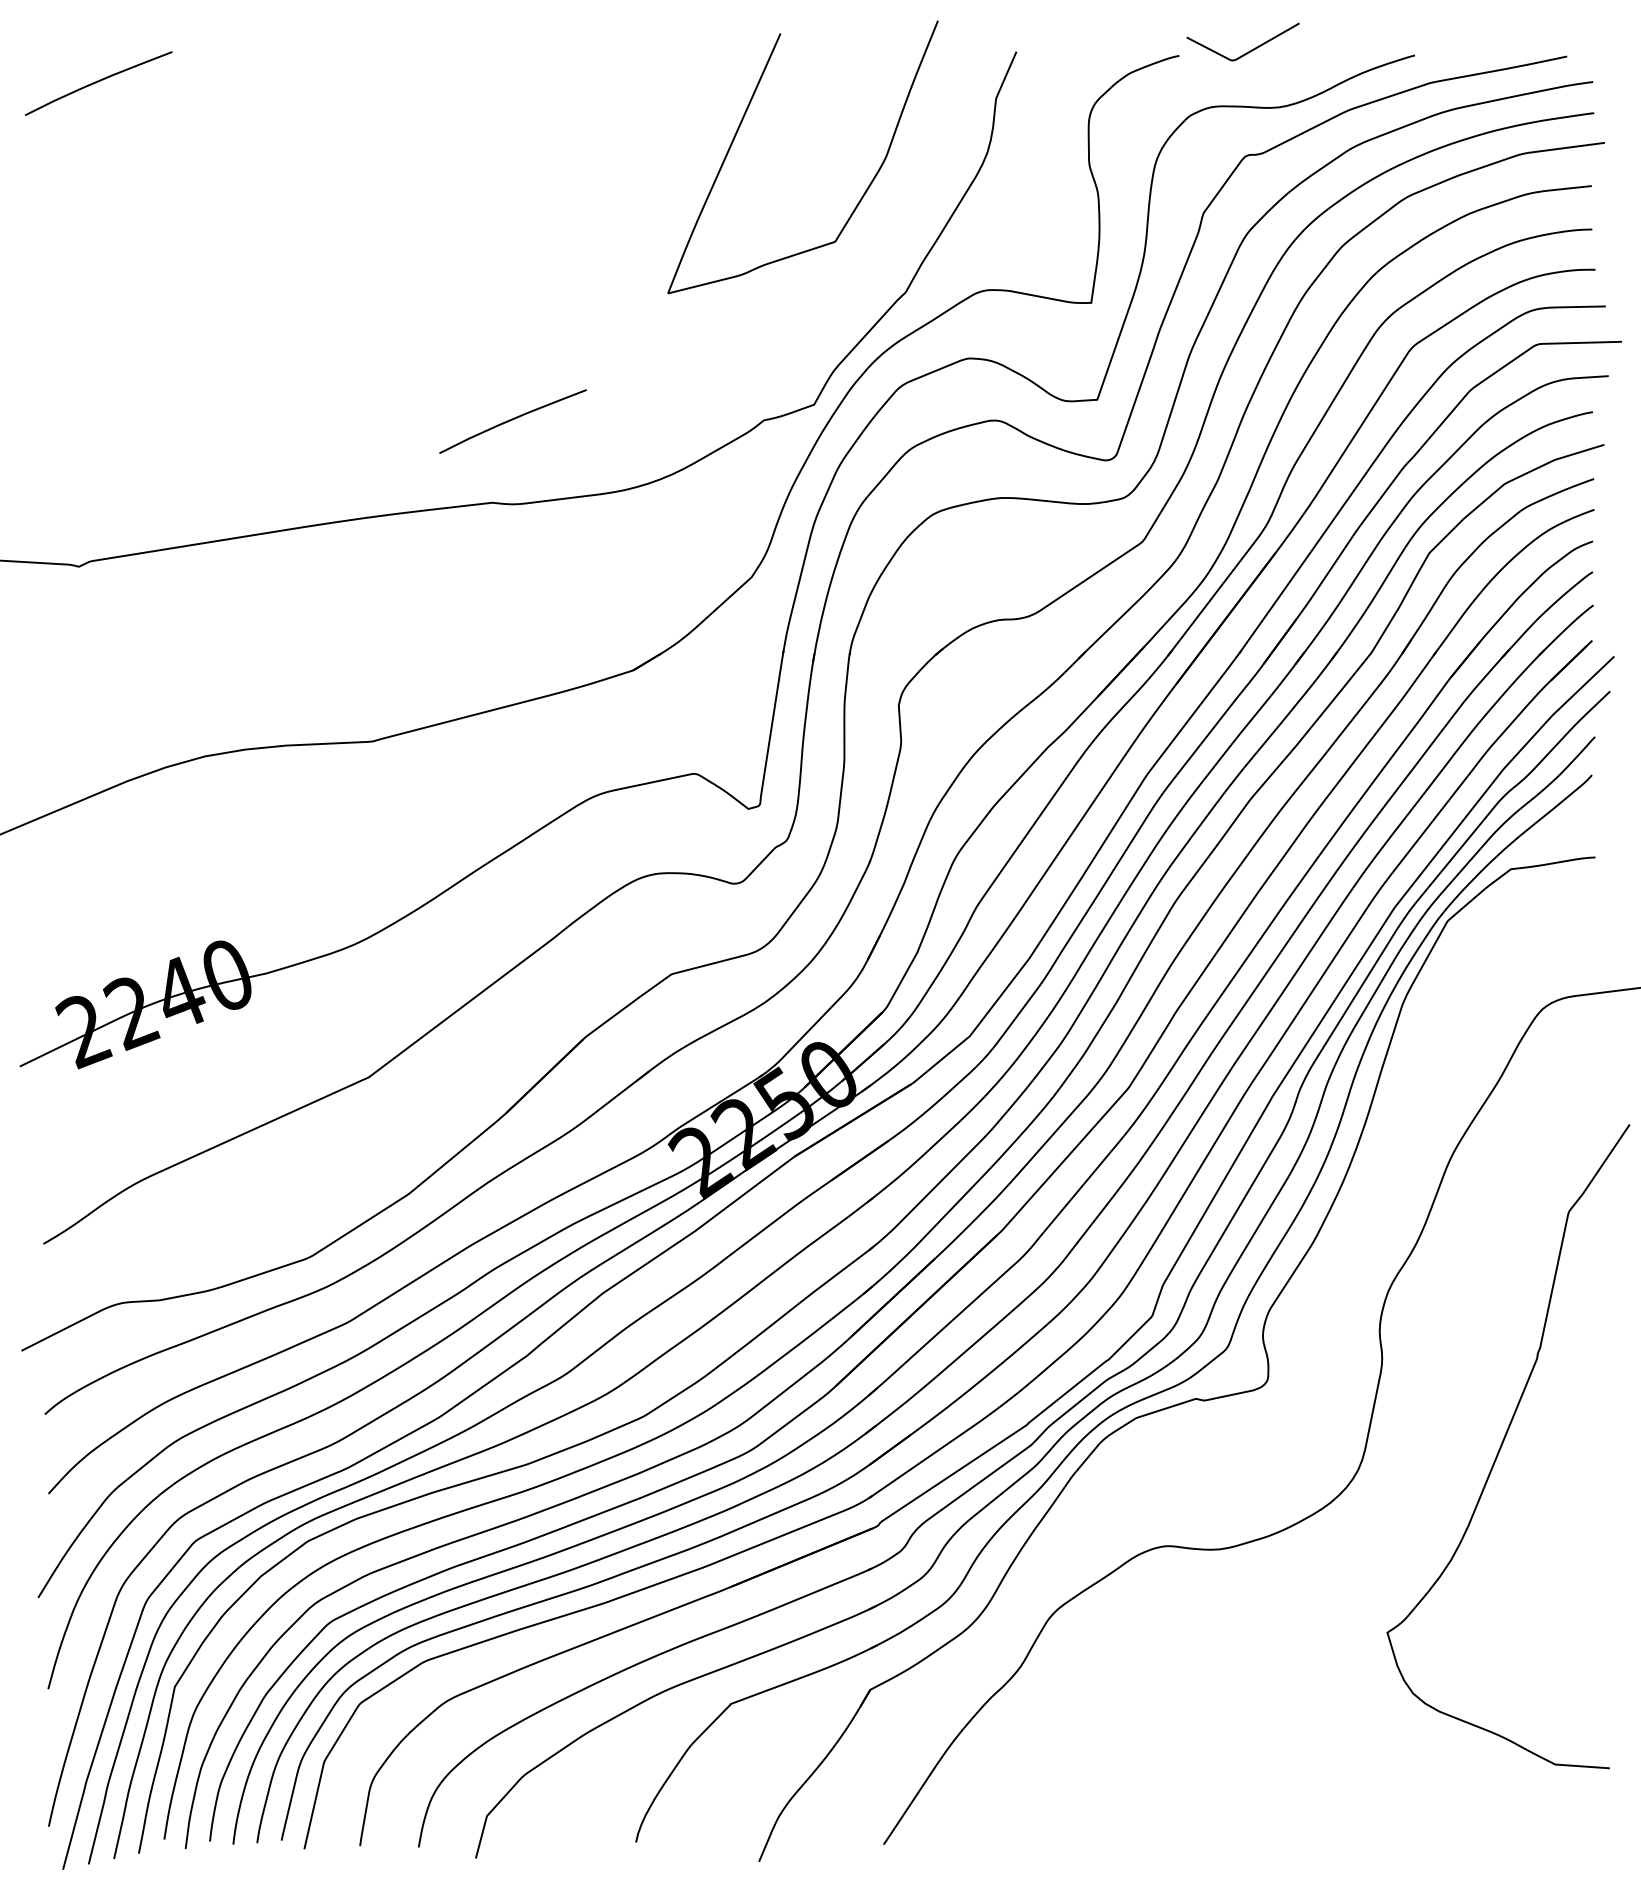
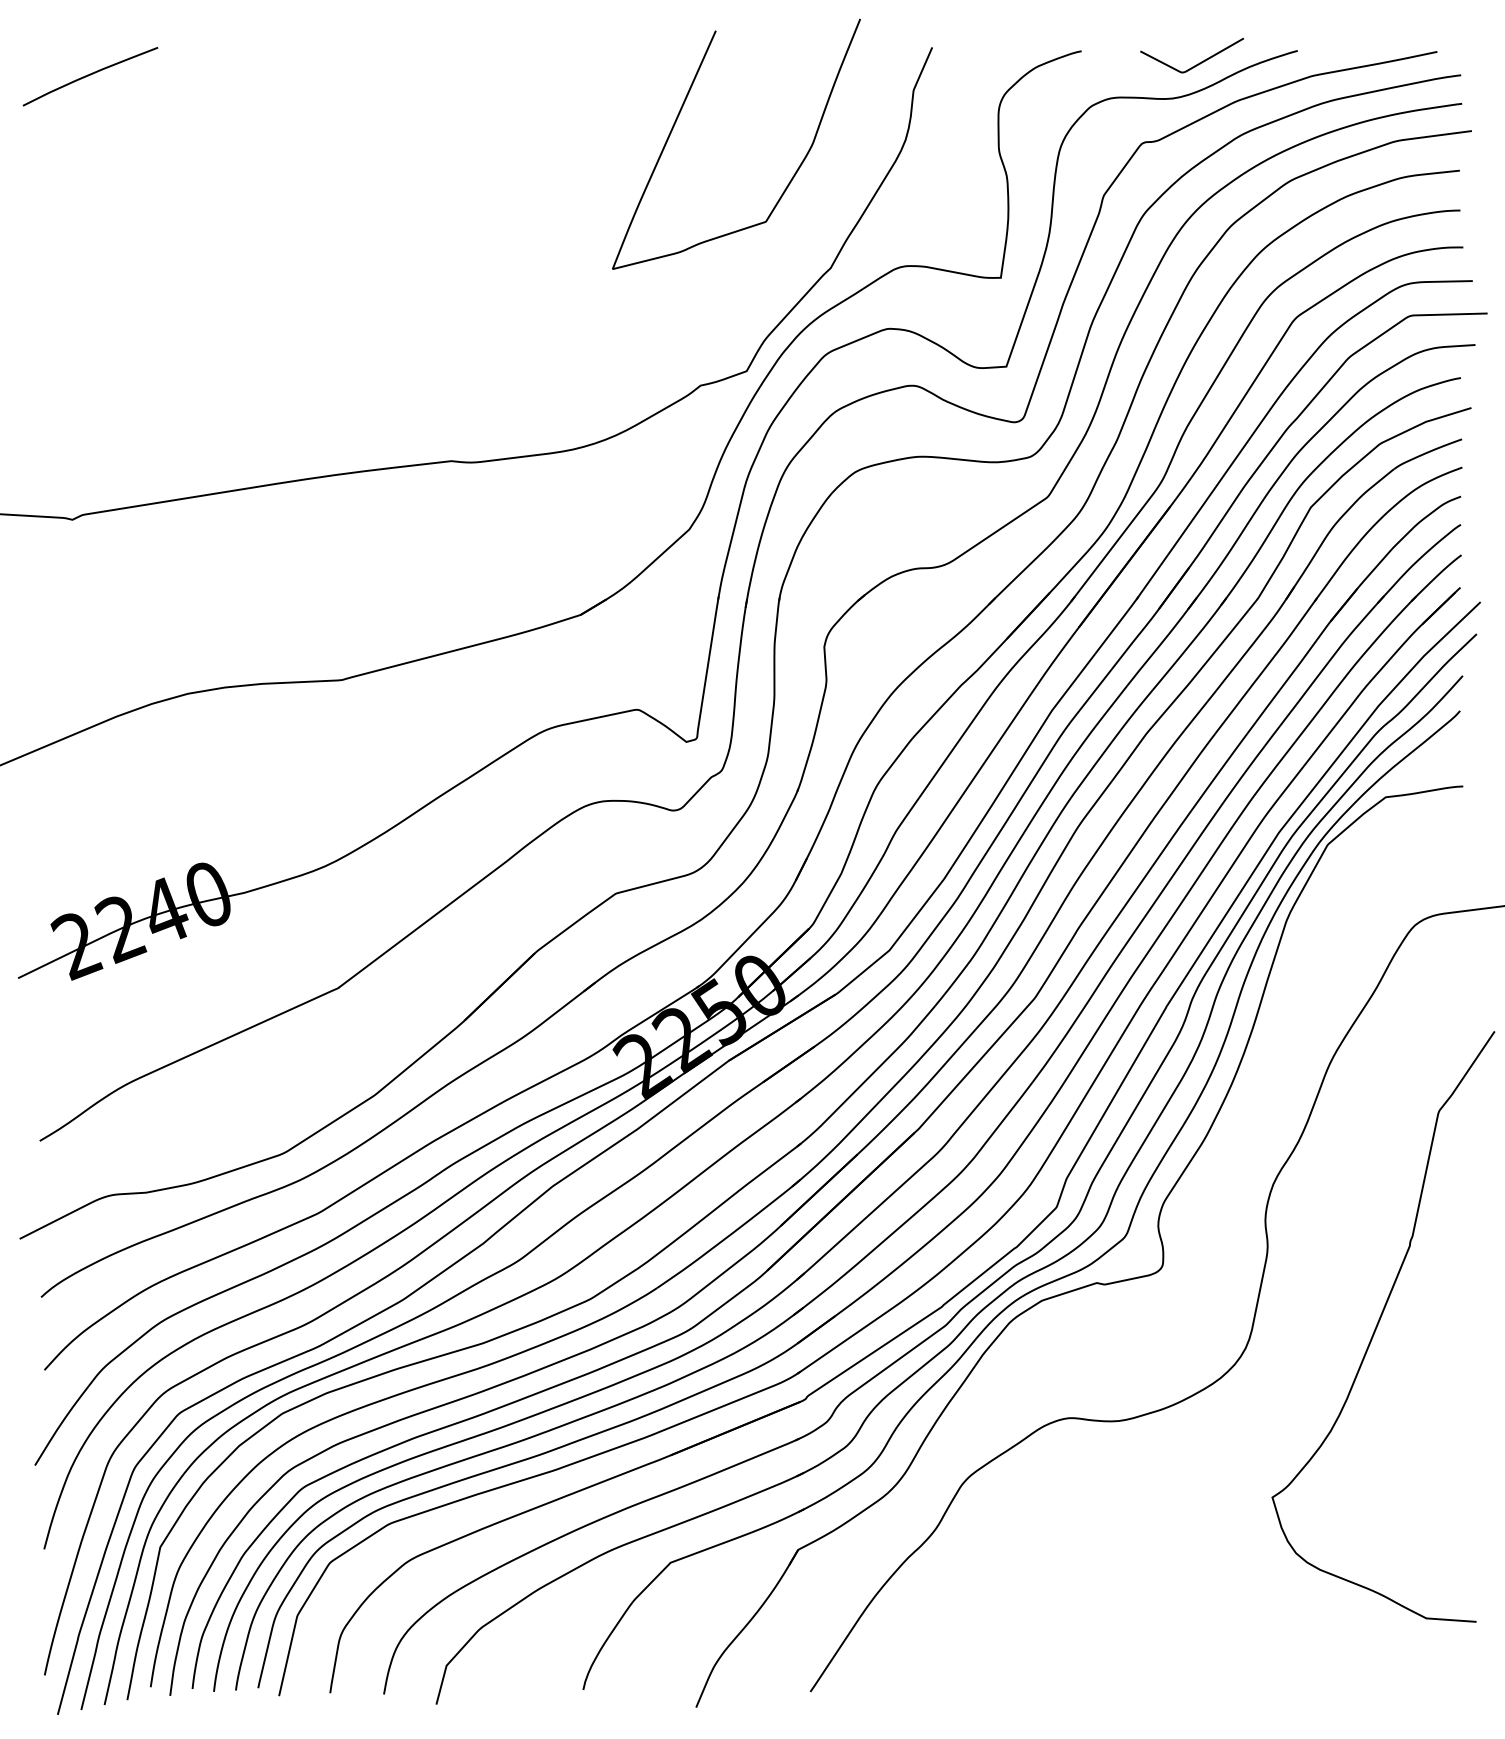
curve: (1248, 50) -> (1197, 63), moved
curve: (513, 420) -> (470, 385), removed

